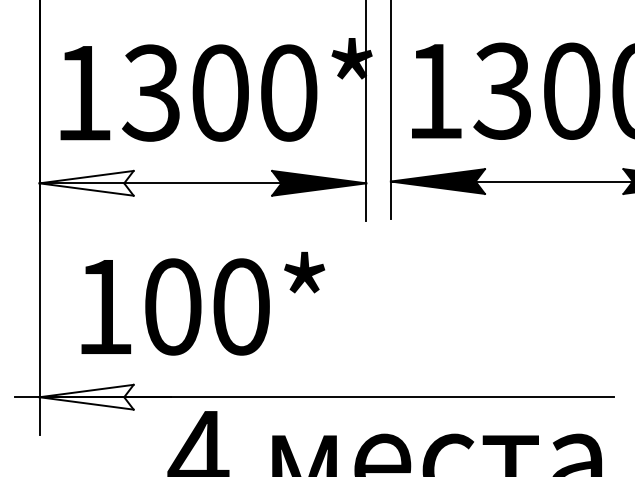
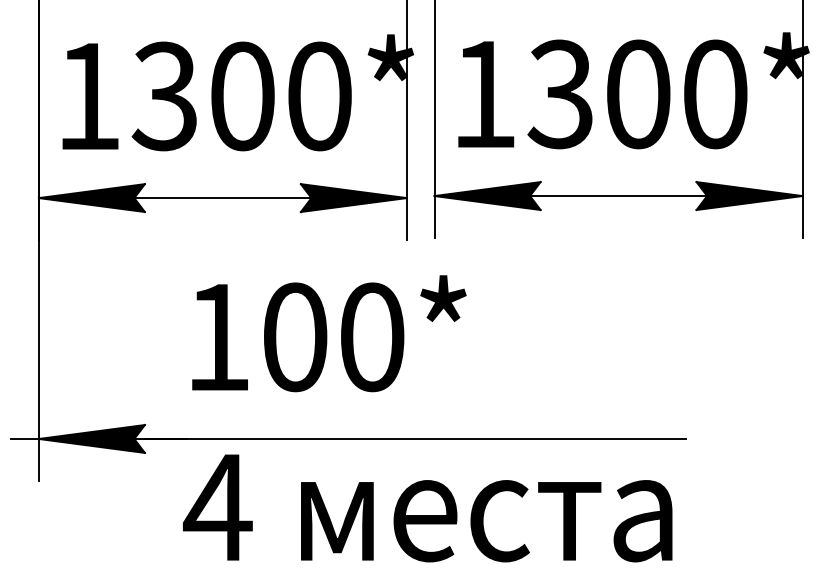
fill: (86, 183) -> (91, 198), added
text: (203, 303) -> (329, 333), moved
fill: (86, 396) -> (91, 438), added

